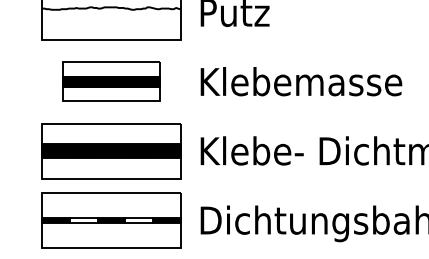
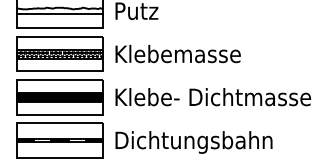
line: (110, 16) -> (59, 13), added
part: (110, 80) -> (59, 53), size x1.43

